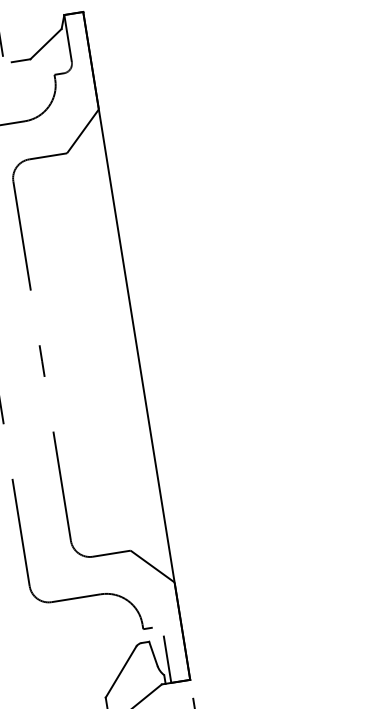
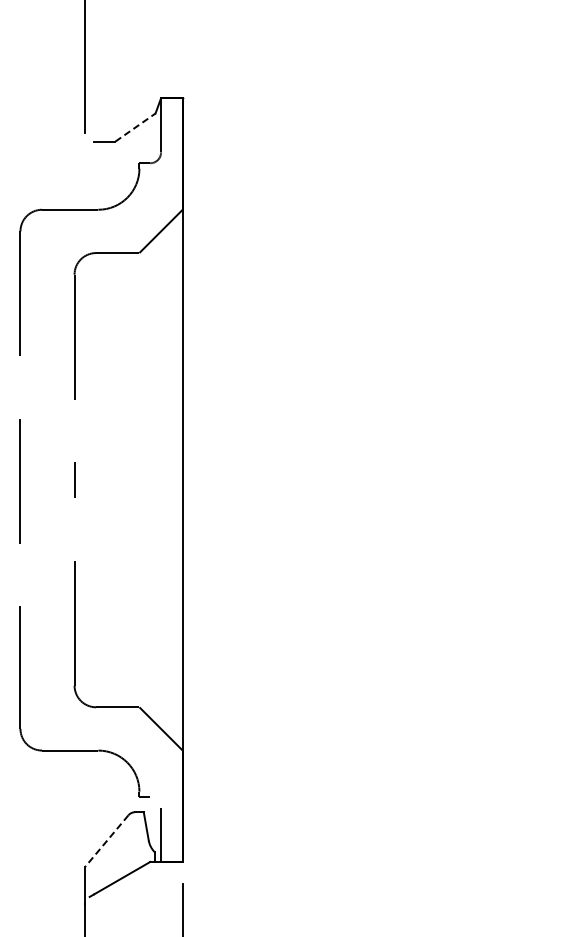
line: (46, 44) -> (135, 127), solid -> dashed
line: (120, 672) -> (106, 841), solid -> dashed

